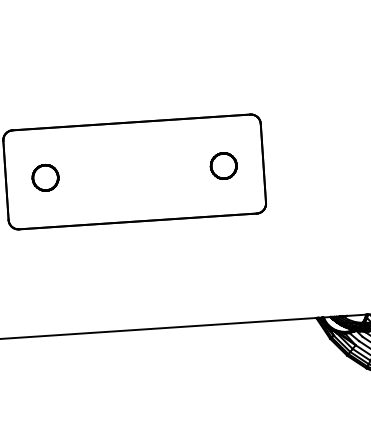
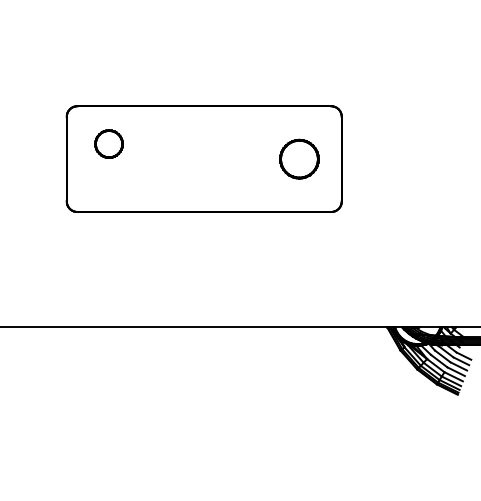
part: (223, 165) -> (299, 158), size x1.4
part: (44, 177) -> (108, 143), moved

